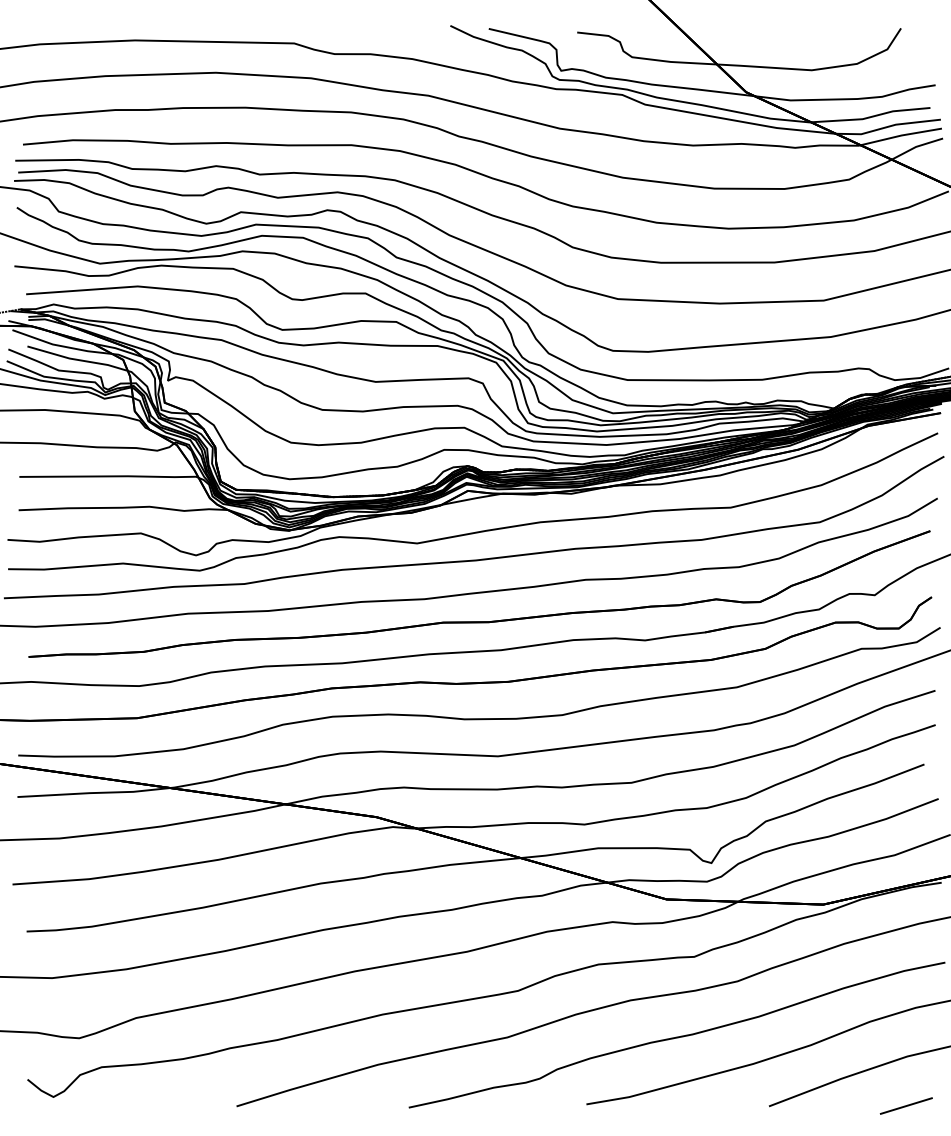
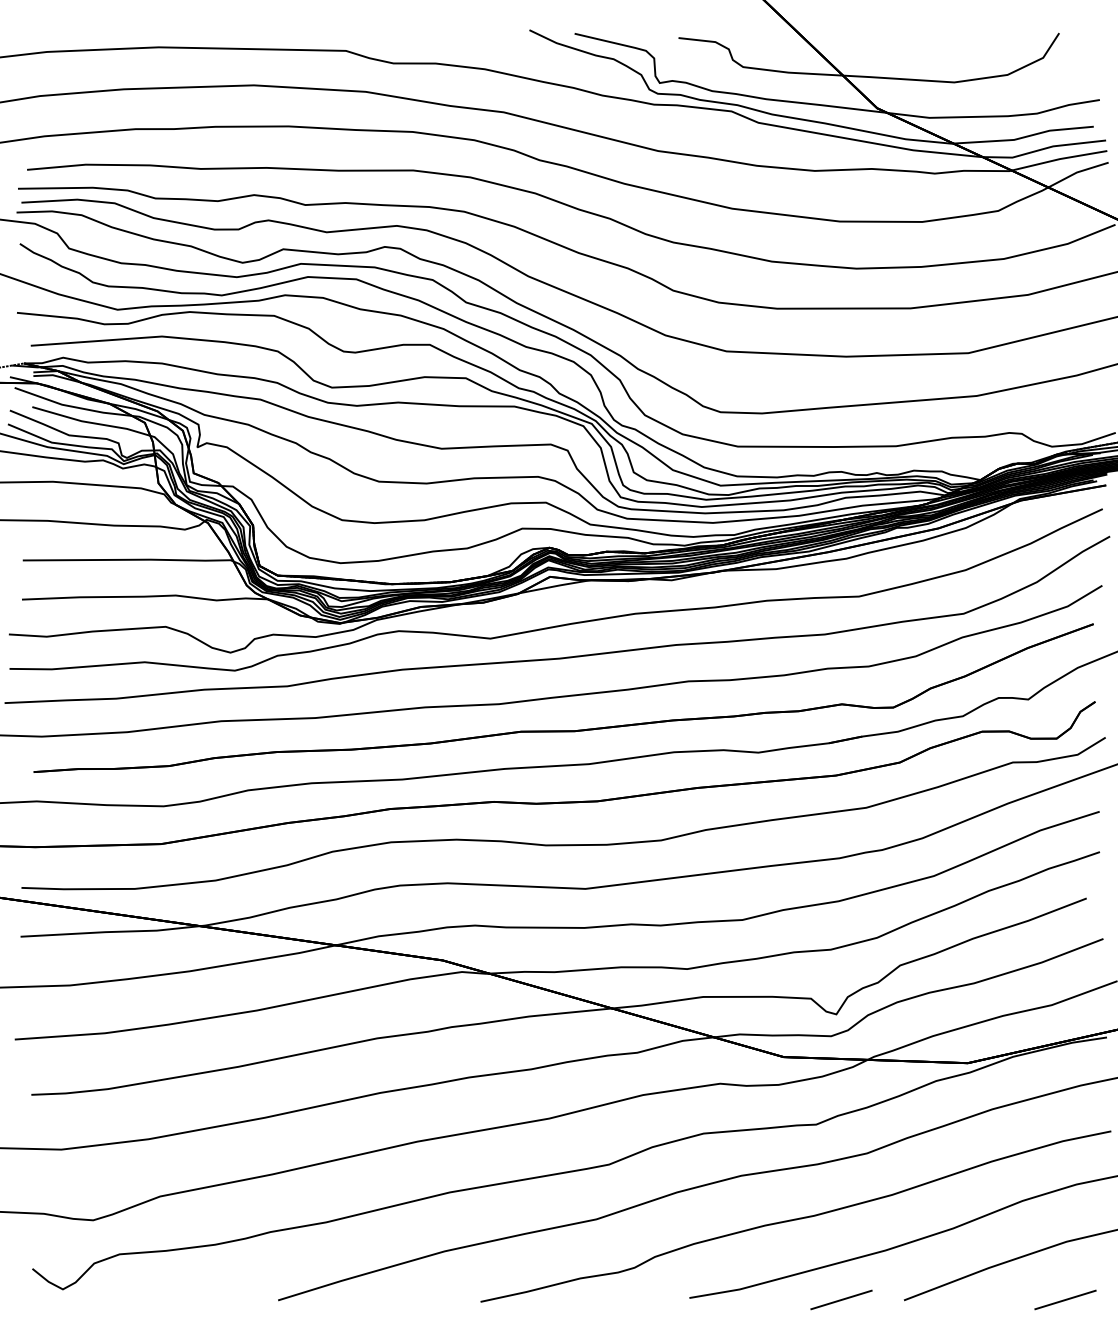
line: (715, 1105) -> (841, 1299), added

